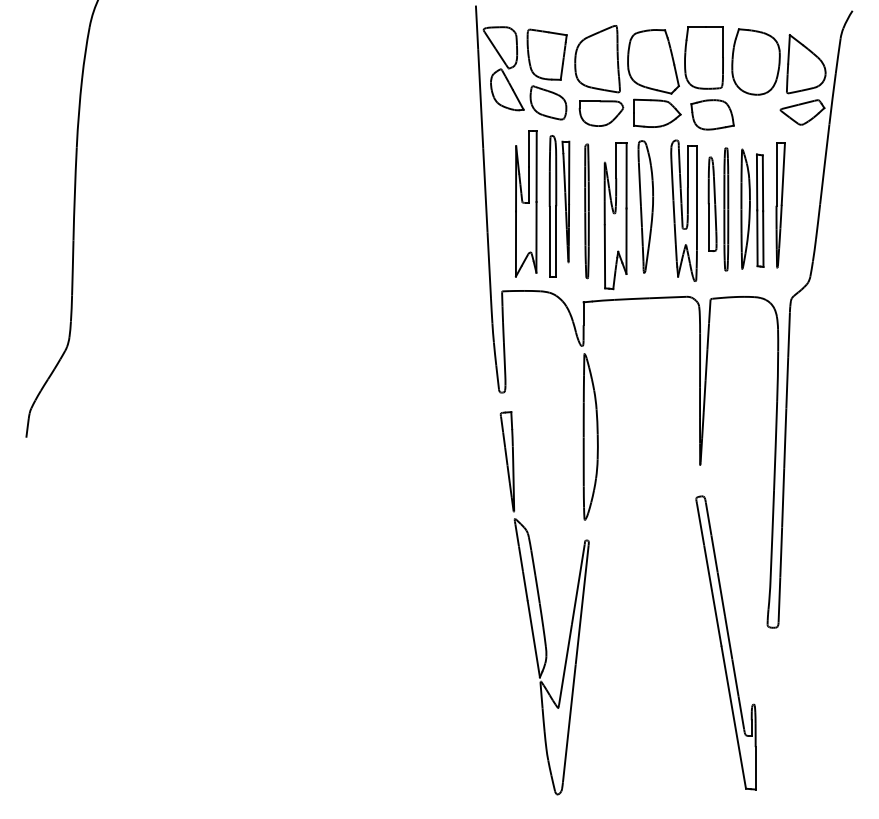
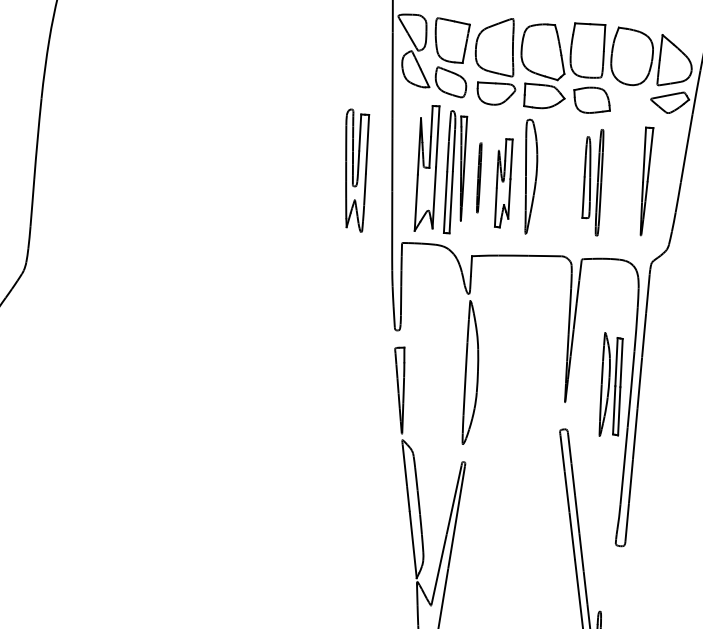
part: (752, 208) -> (611, 384), moved
part: (683, 210) -> (354, 170), moved
part: (586, 211) -> (478, 177), size x0.6
part: (615, 216) -> (503, 183), size x0.7

